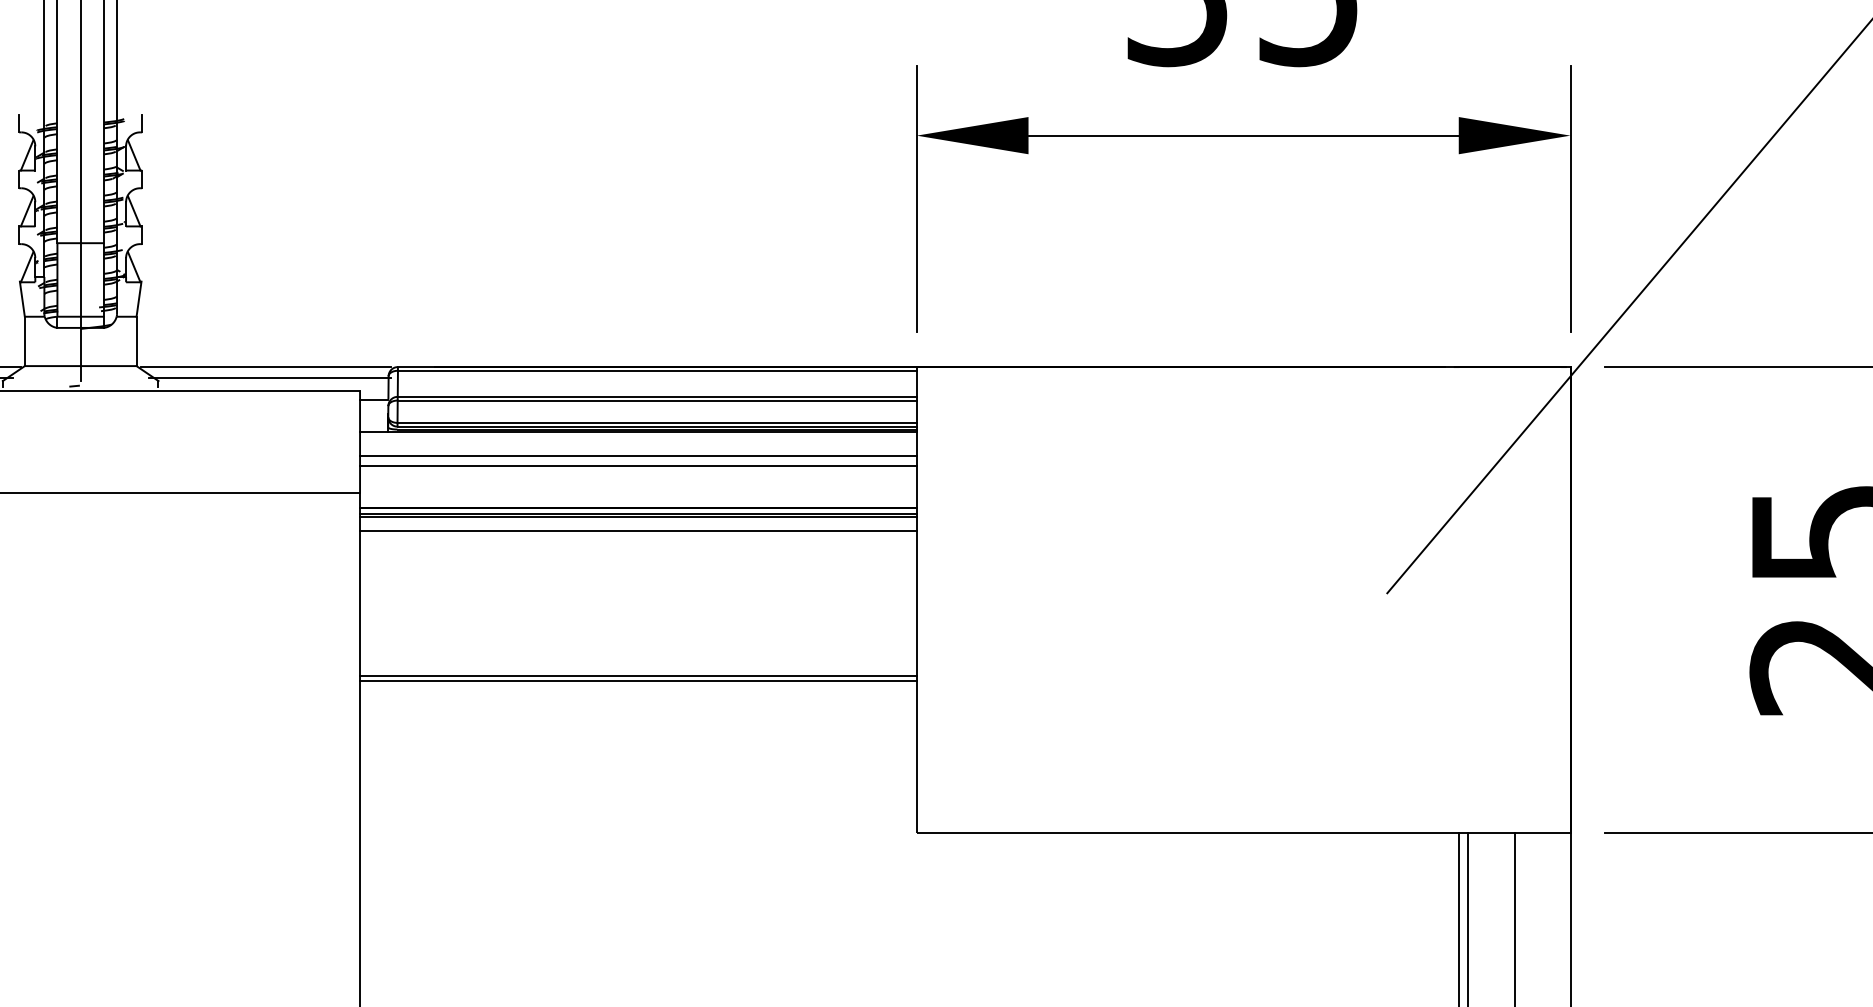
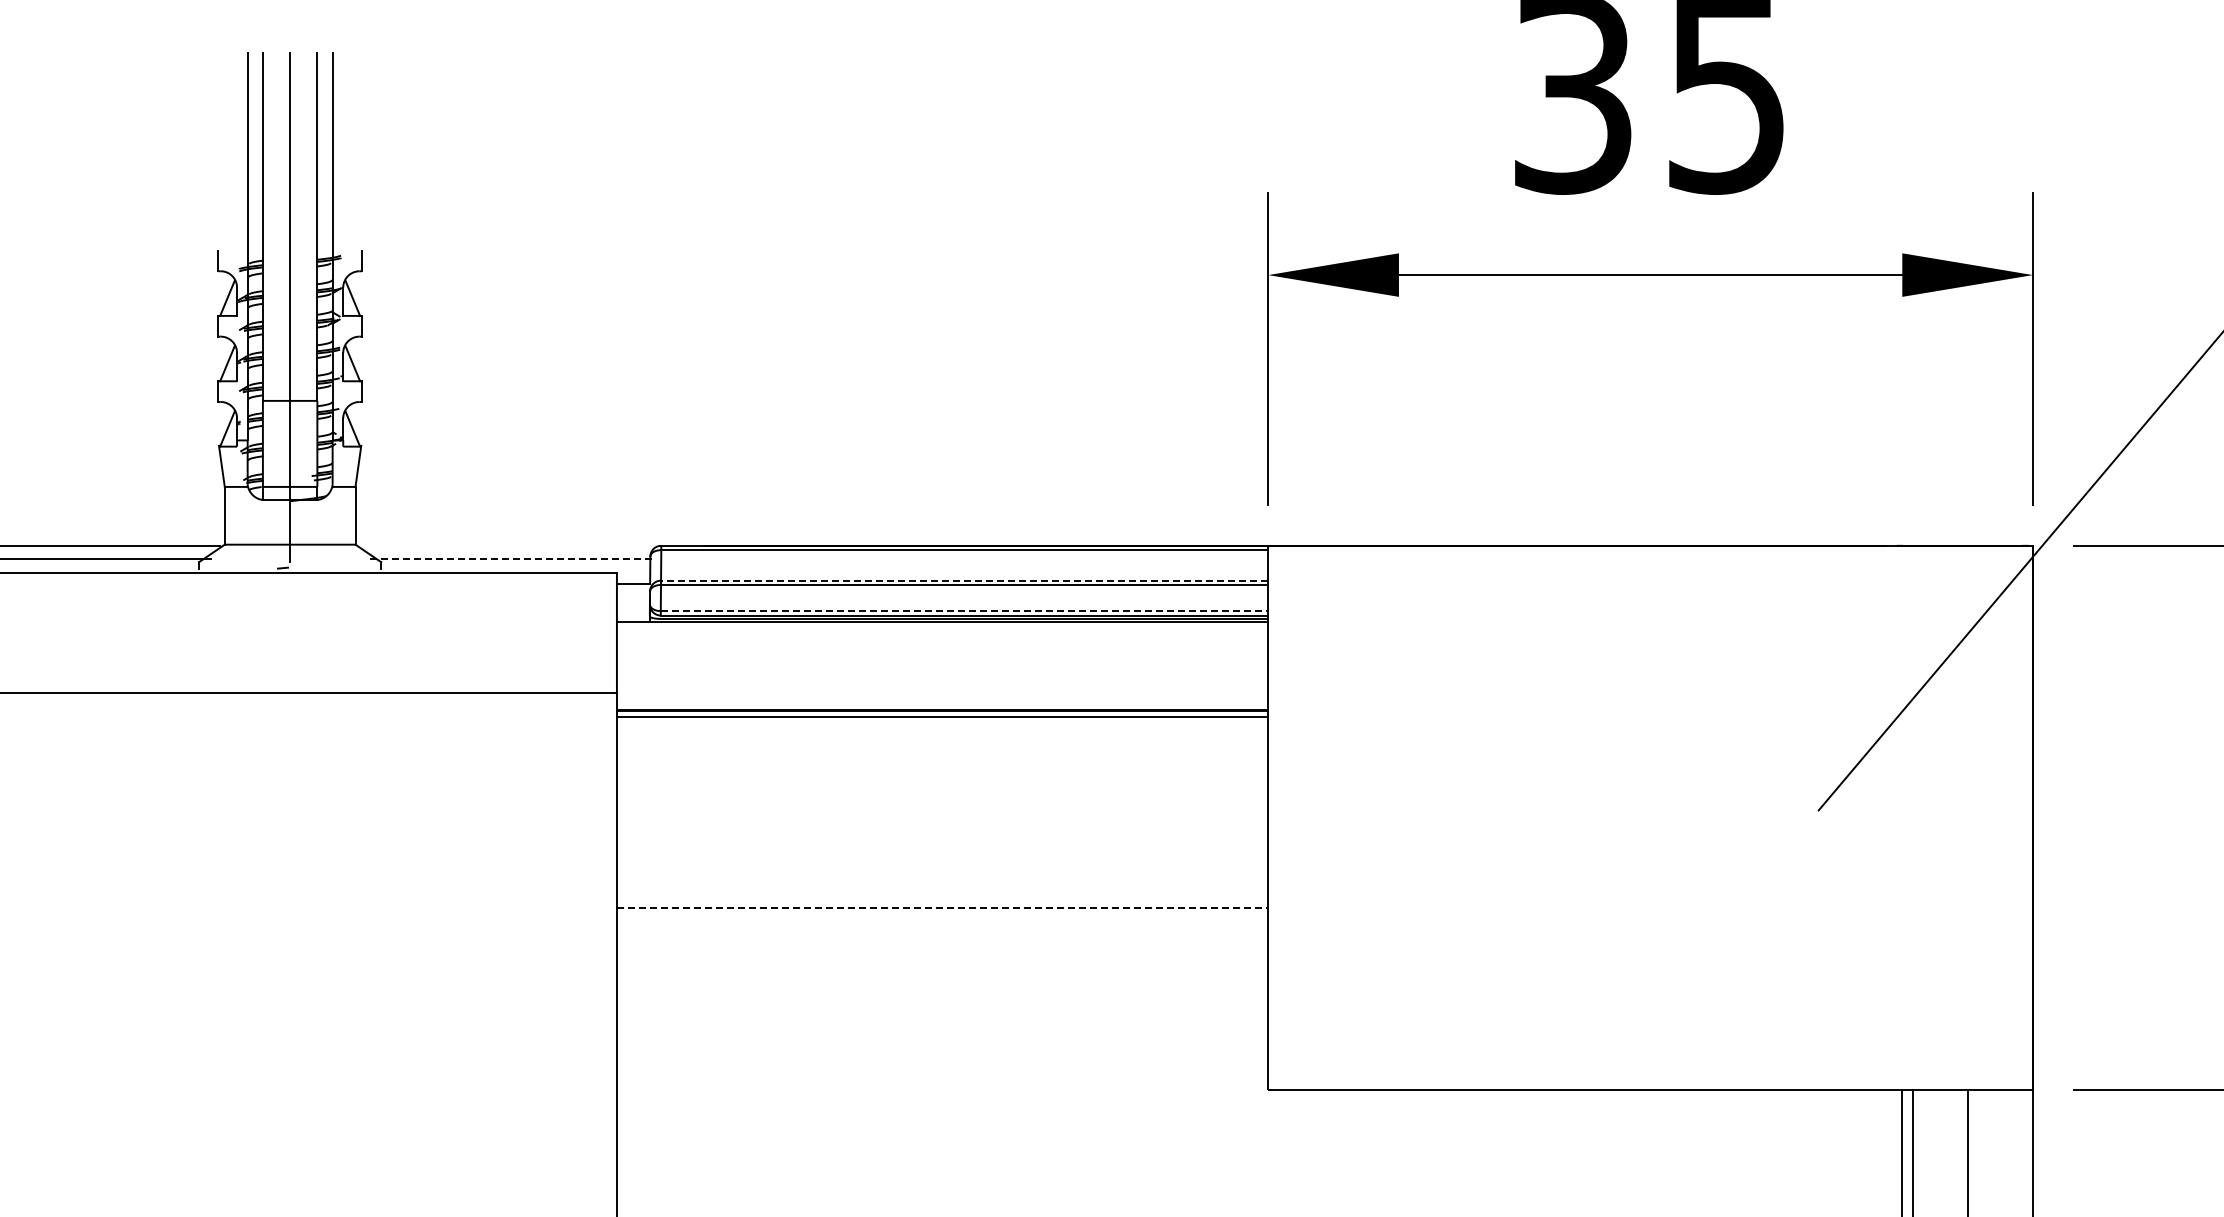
line: (265, 366) -> (506, 545), removed
line: (270, 377) -> (512, 558), solid -> dashed
line: (657, 396) -> (964, 580), solid -> dashed
line: (657, 423) -> (964, 611), solid -> dashed
line: (638, 456) -> (942, 650), removed
line: (638, 465) -> (942, 661), removed
line: (638, 517) -> (942, 721), removed
line: (638, 530) -> (942, 737), removed
line: (638, 676) -> (942, 907), solid -> dashed
line: (638, 681) -> (942, 913), removed

